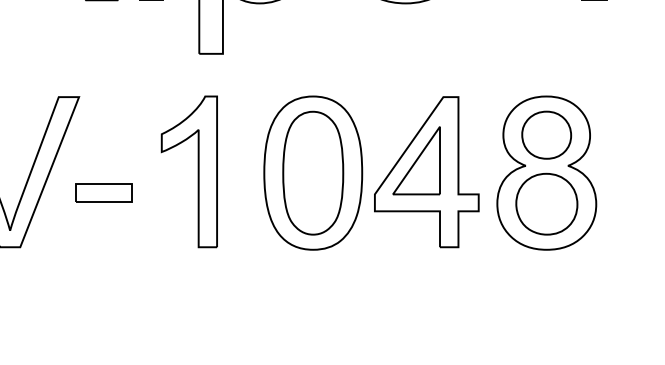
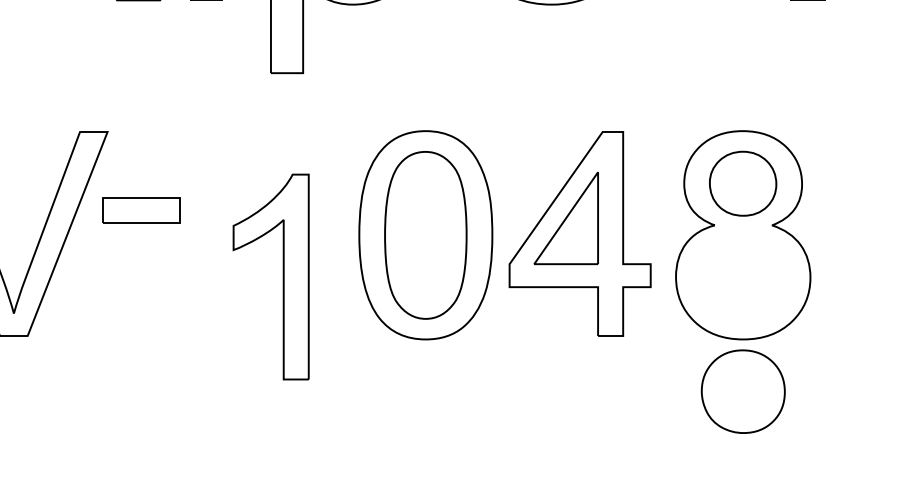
part: (197, 171) -> (282, 276), moved
part: (103, 192) -> (140, 209), moved
part: (546, 203) -> (742, 390), moved

